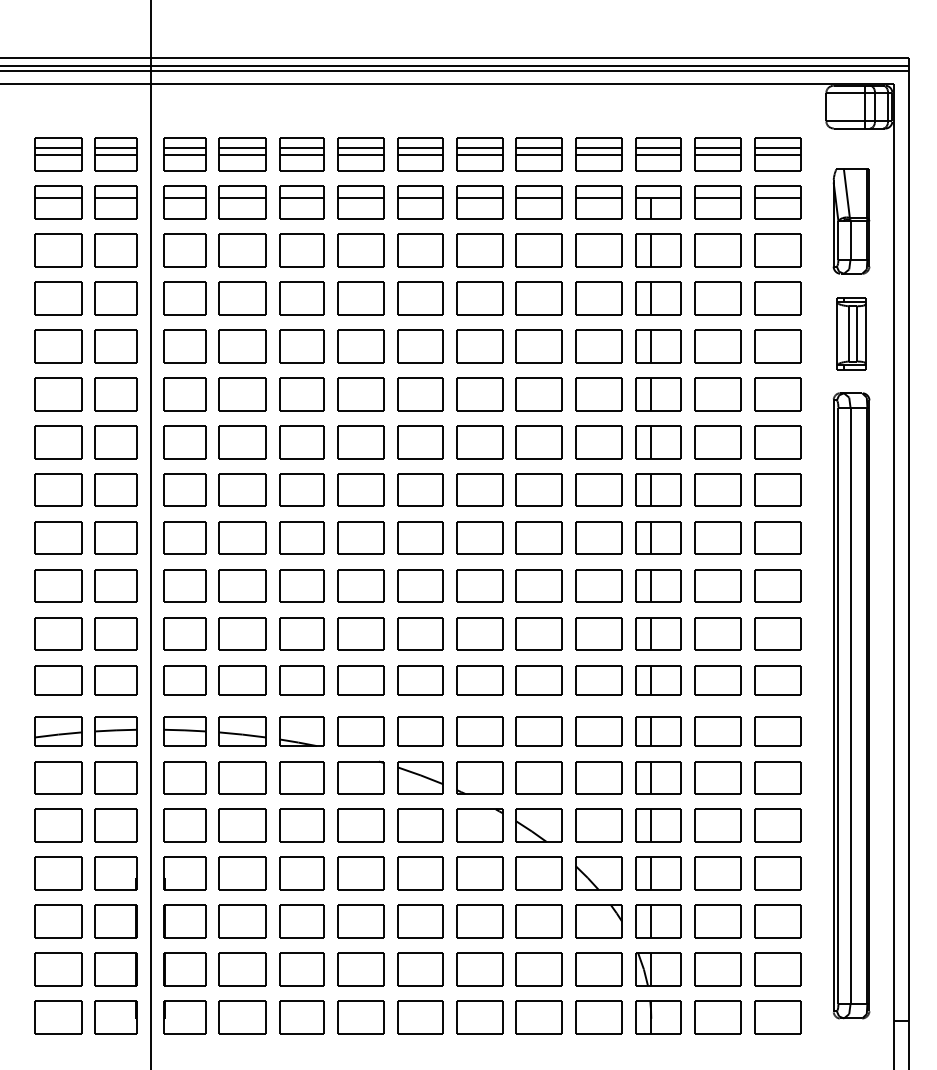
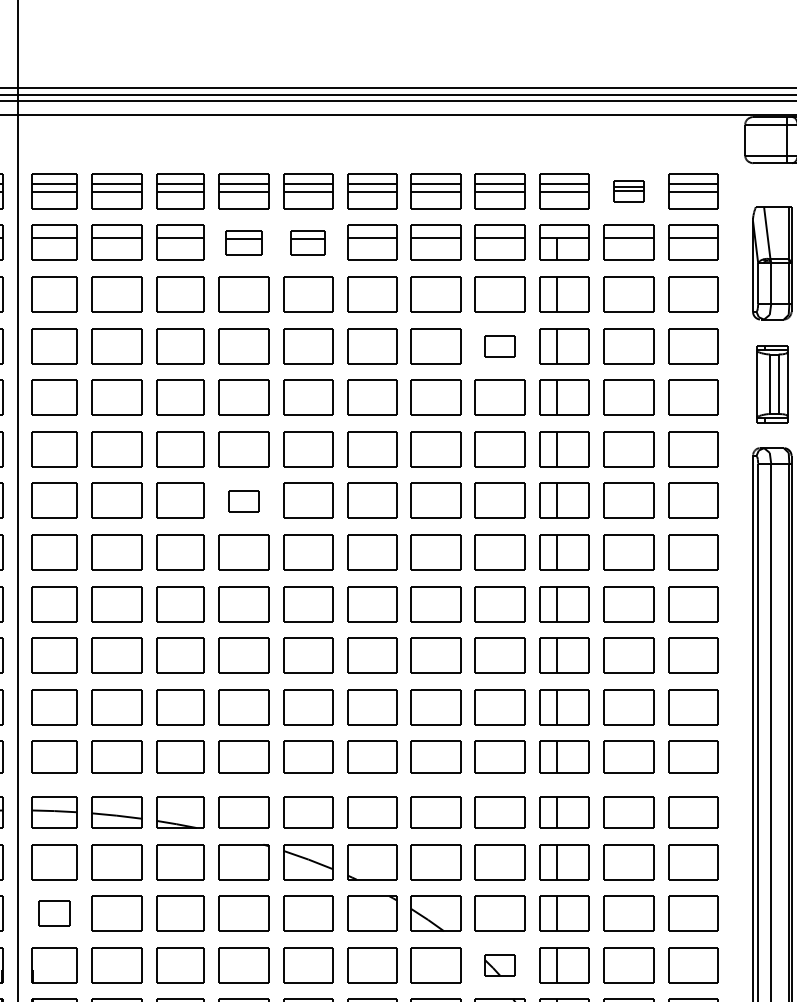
part: (717, 154) -> (627, 191), size x0.6
part: (360, 202) -> (243, 242), size x0.7
part: (420, 202) -> (308, 242), size x0.7
part: (598, 298) -> (499, 346), size x0.6
part: (360, 442) -> (243, 501), size x0.6
part: (184, 825) -> (54, 913), size x0.7
part: (598, 873) -> (499, 965), size x0.6

